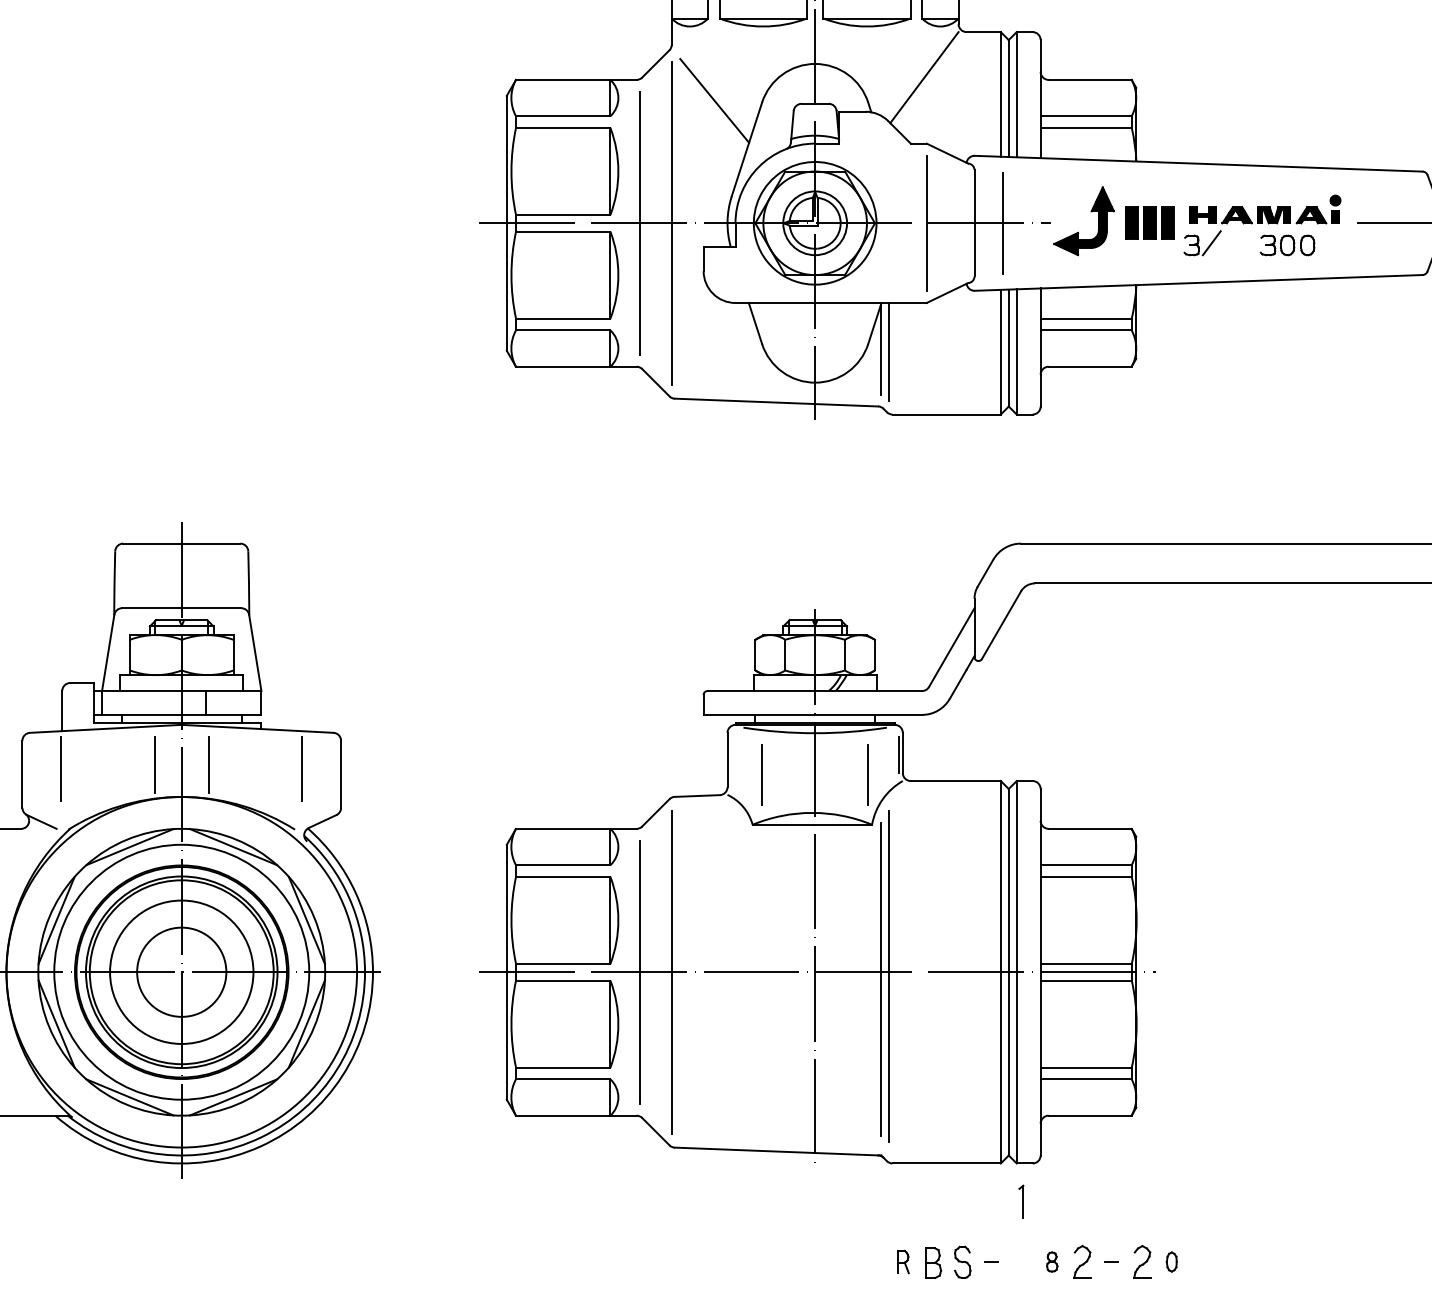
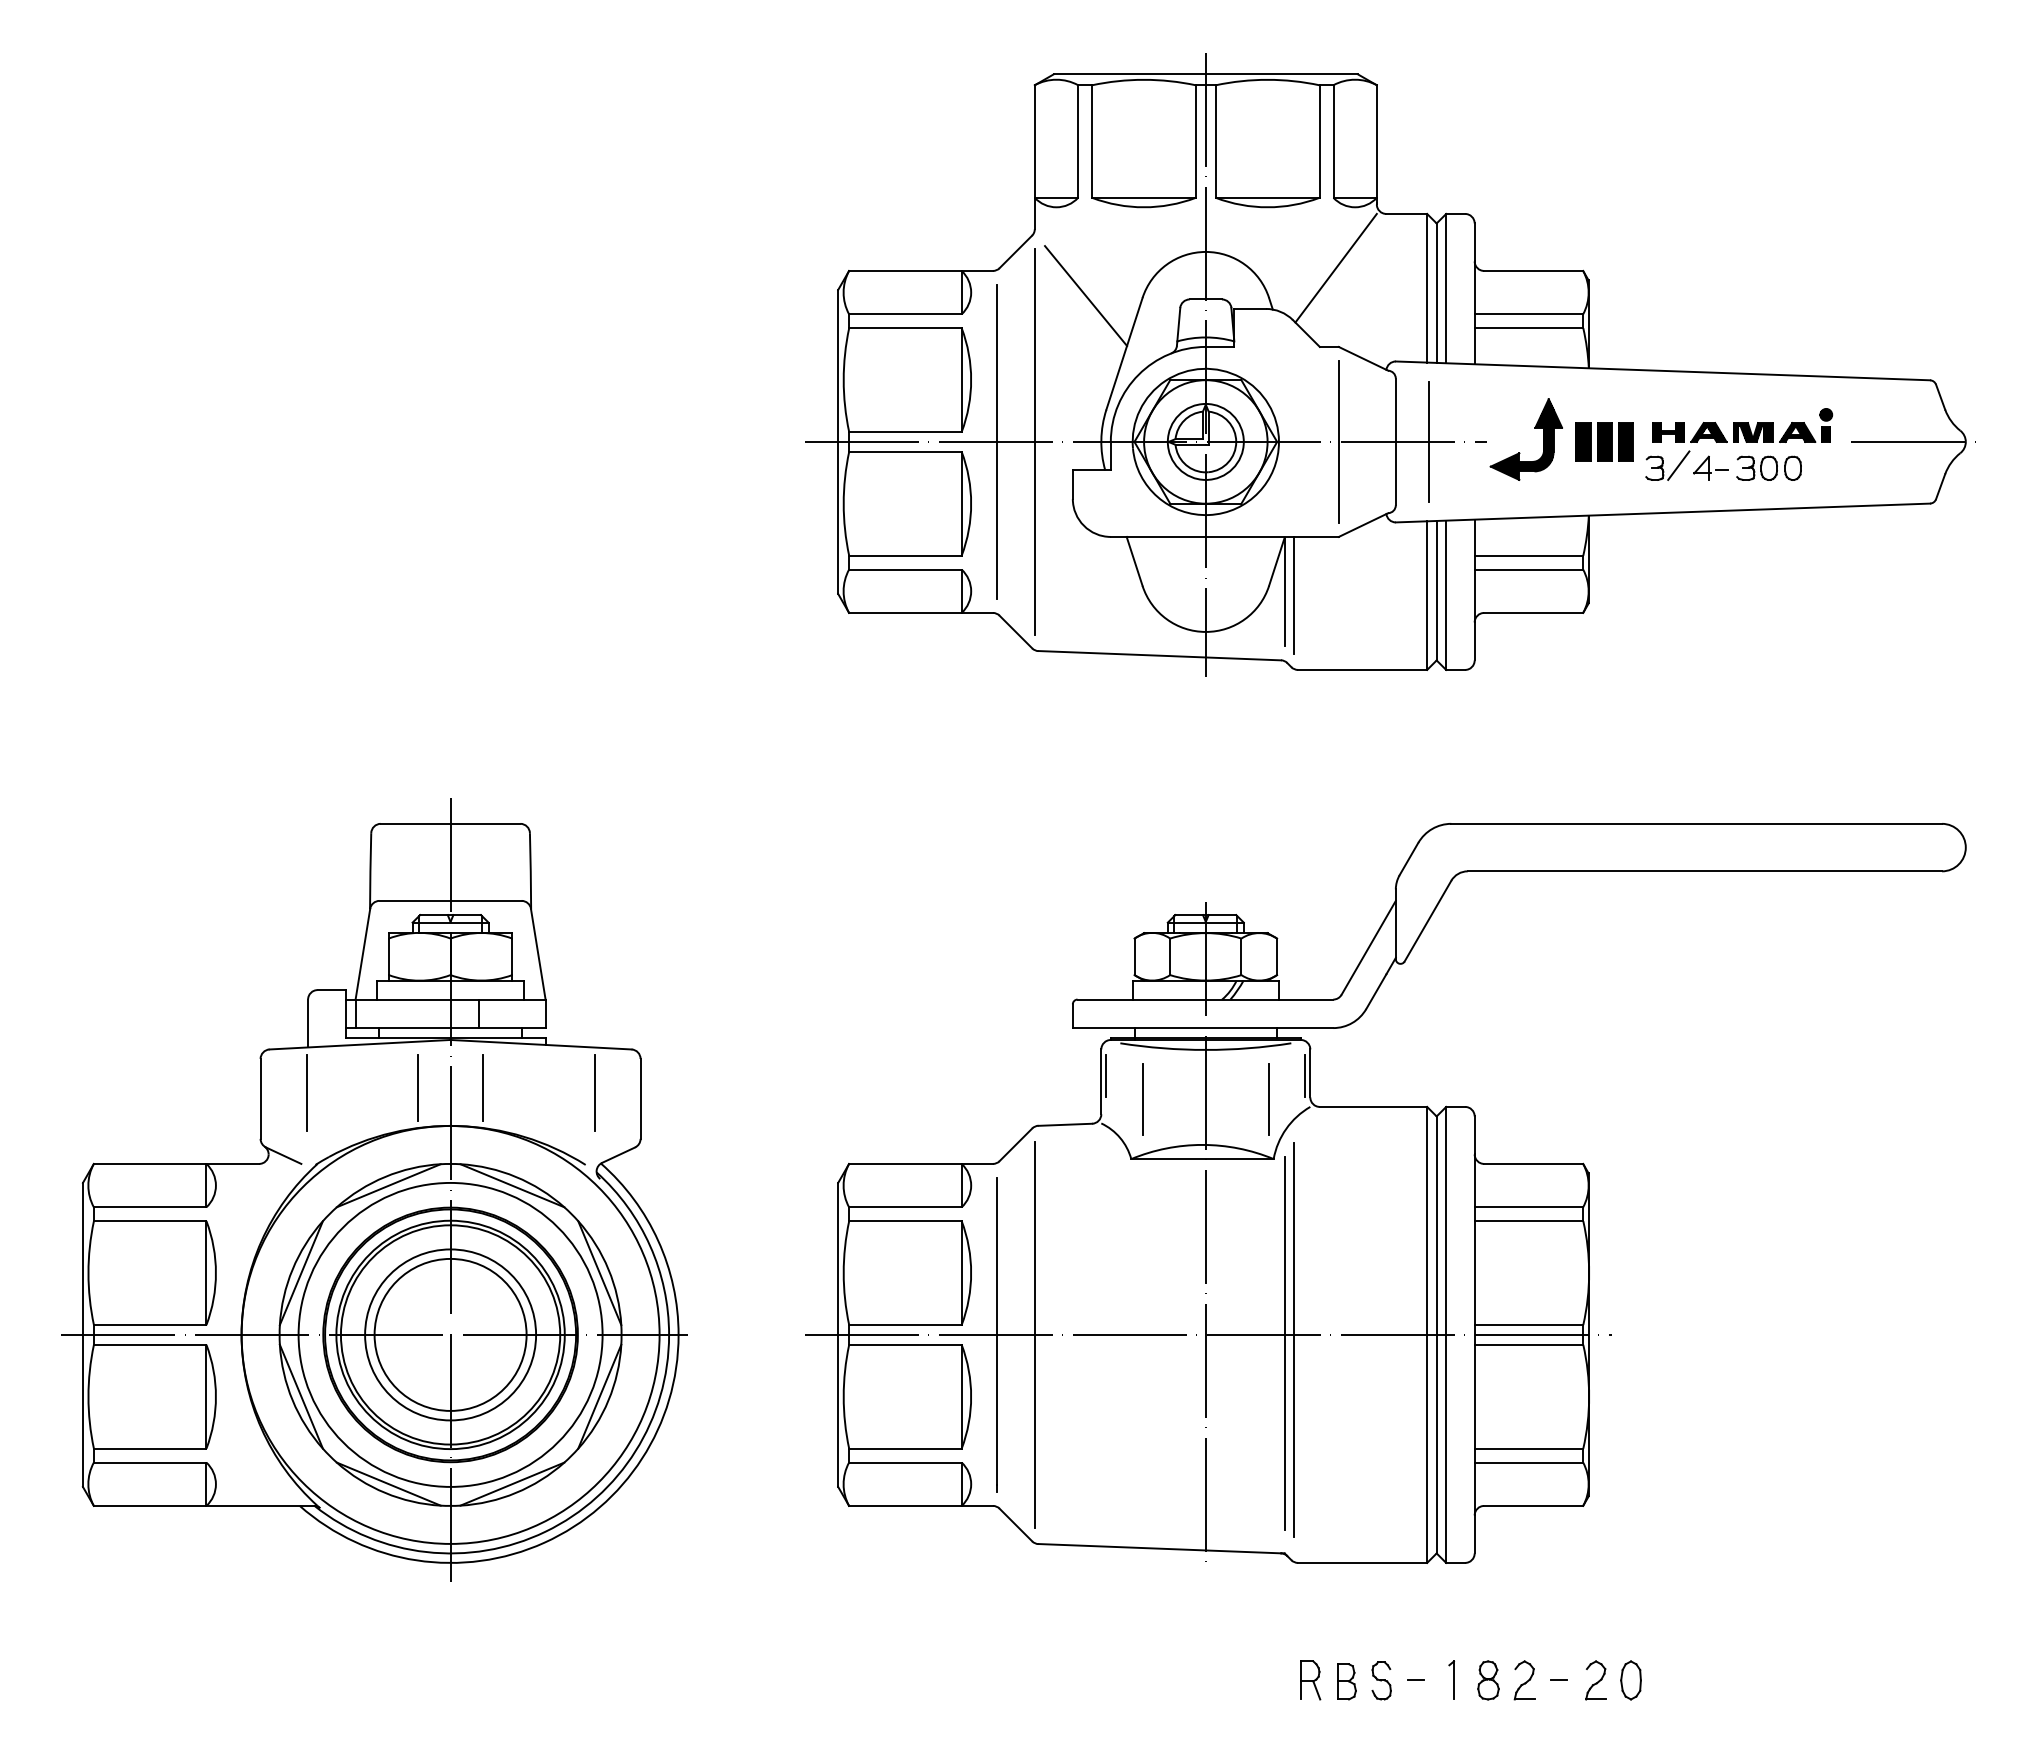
part: (1238, 244) -> (1710, 467), added
line: (731, 754) -> (1106, 1075), added
circle: (181, 971) -> (450, 1334), size x1.43
part: (1021, 1200) -> (1451, 1679), moved
part: (902, 1262) -> (1310, 1680), size x1.43
part: (1052, 1262) -> (1488, 1680), size x1.67
part: (1171, 1262) -> (1630, 1680), size x1.67

